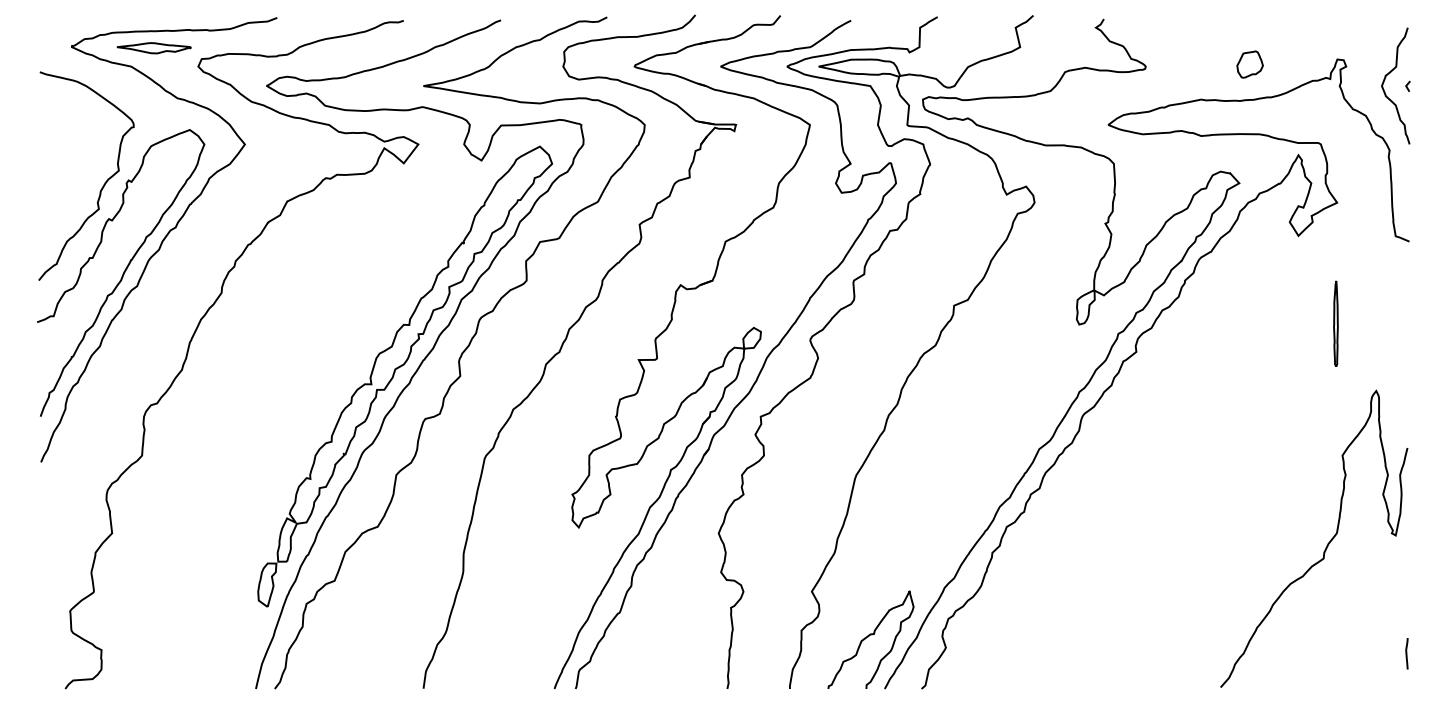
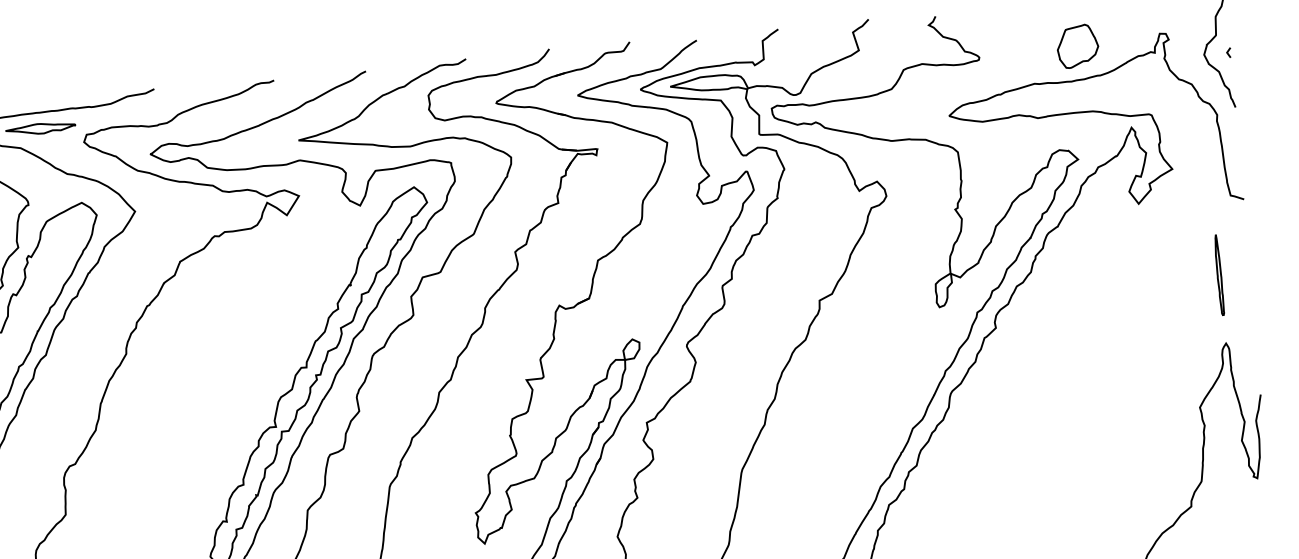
part: (1249, 64) -> (1077, 46), size x1.67
part: (1335, 323) -> (1218, 275), moved

